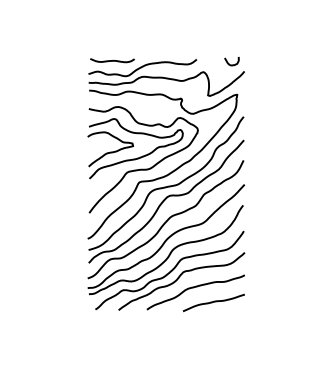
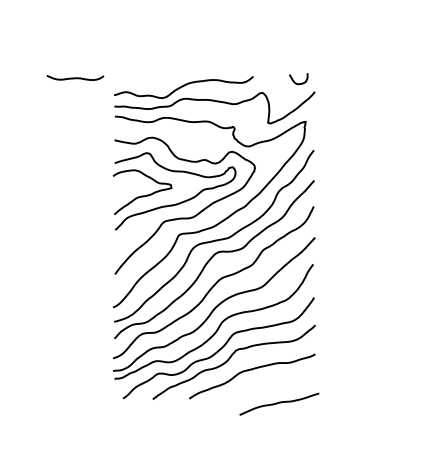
curve: (112, 60) -> (75, 77), moved
curve: (213, 302) -> (278, 403), moved

